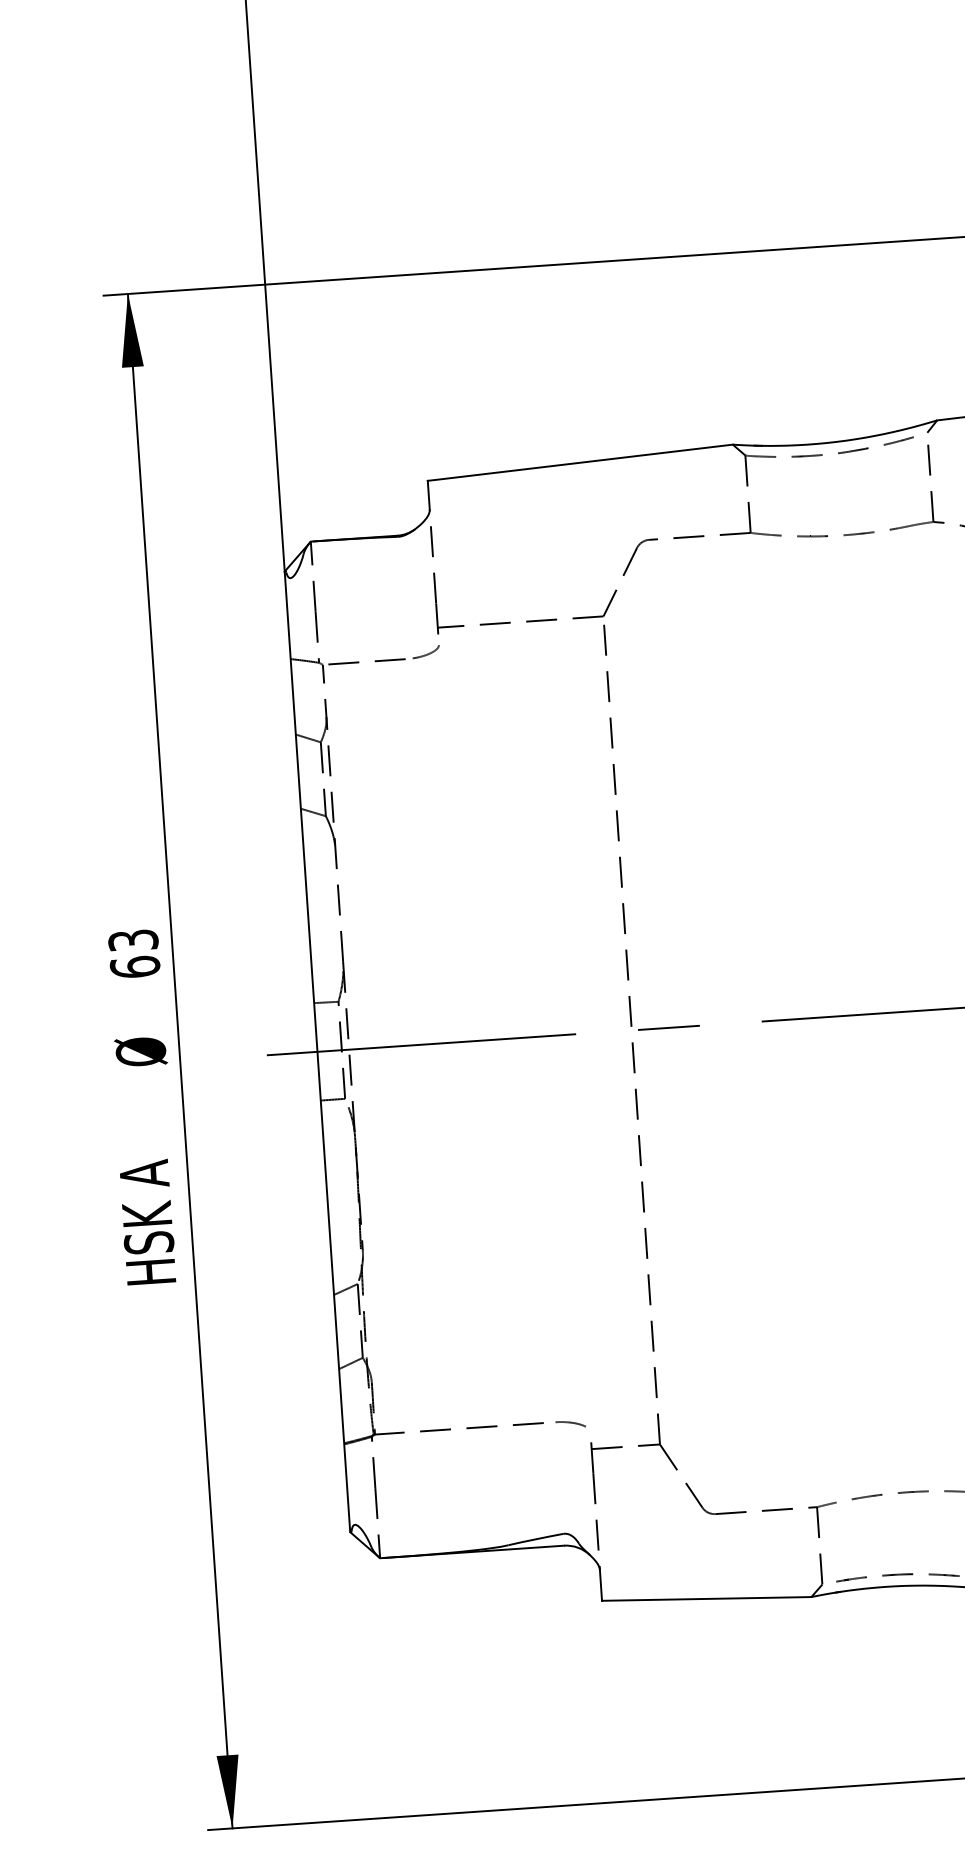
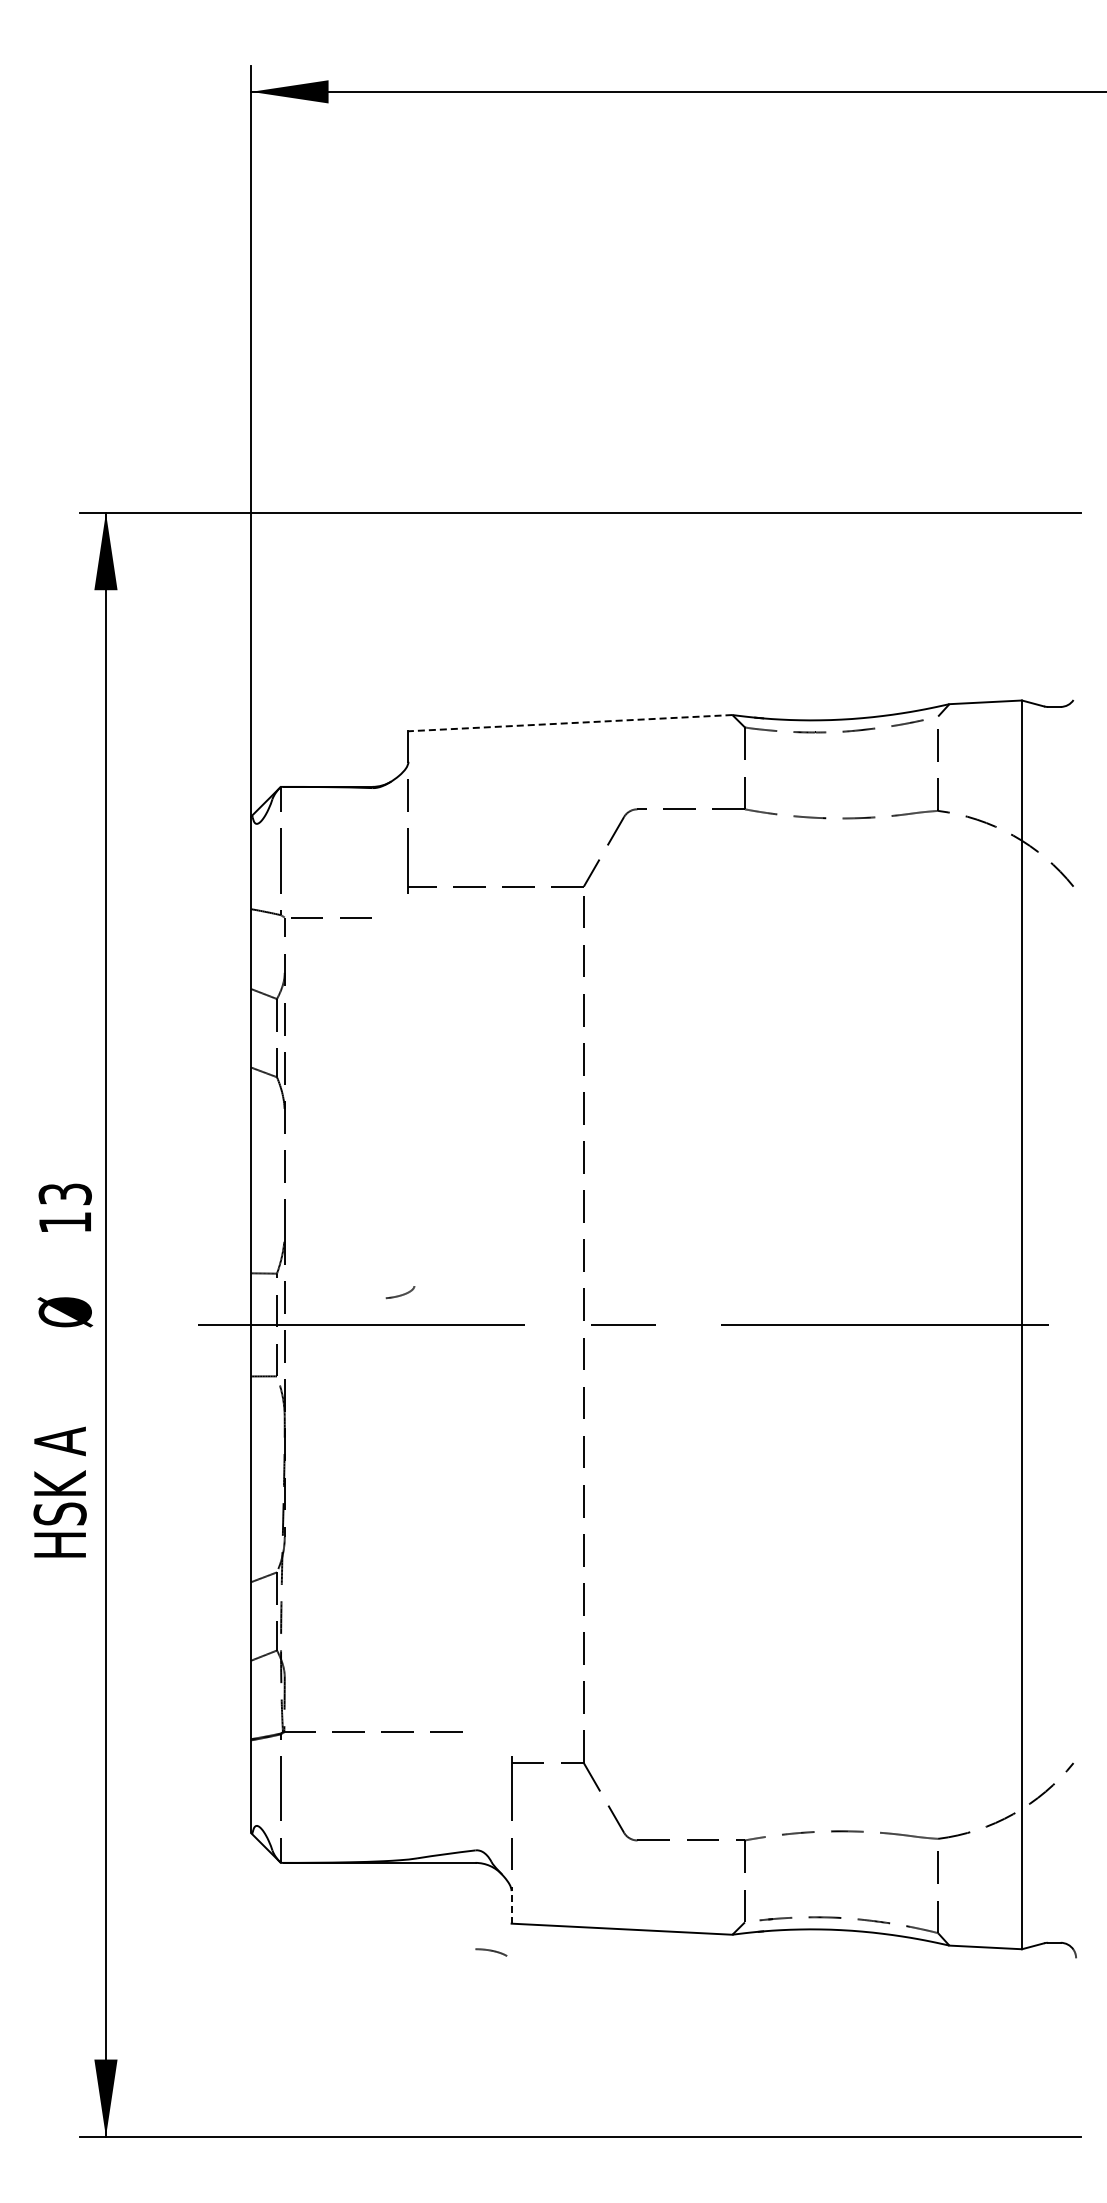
line: (579, 463) -> (569, 723), solid -> dashed
curve: (426, 653) -> (400, 1294), moved
text: (134, 967) -> (64, 1222), 63 -> 13
curve: (570, 1423) -> (491, 1951), moved
line: (600, 1584) -> (511, 1906), solid -> dashed

